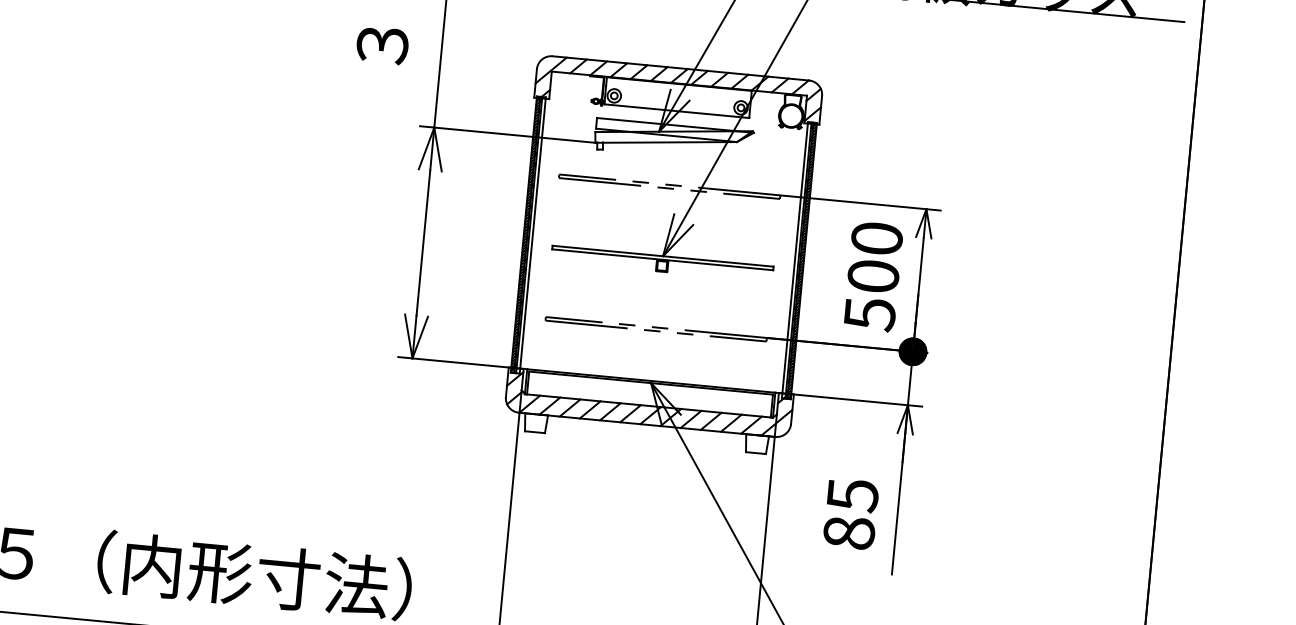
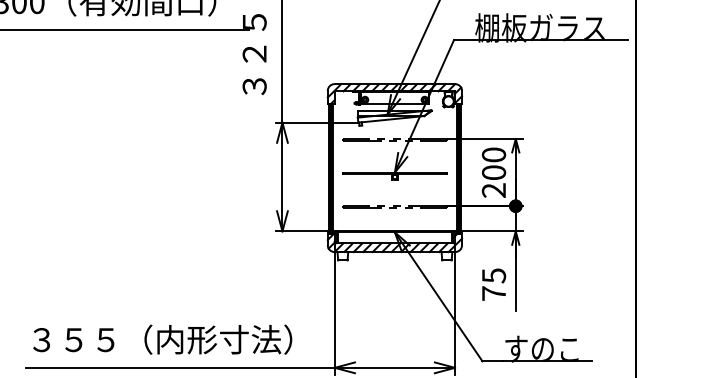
text: (868, 313) -> (493, 190), 500 -> 200
text: (850, 532) -> (494, 293), 85 -> 75

